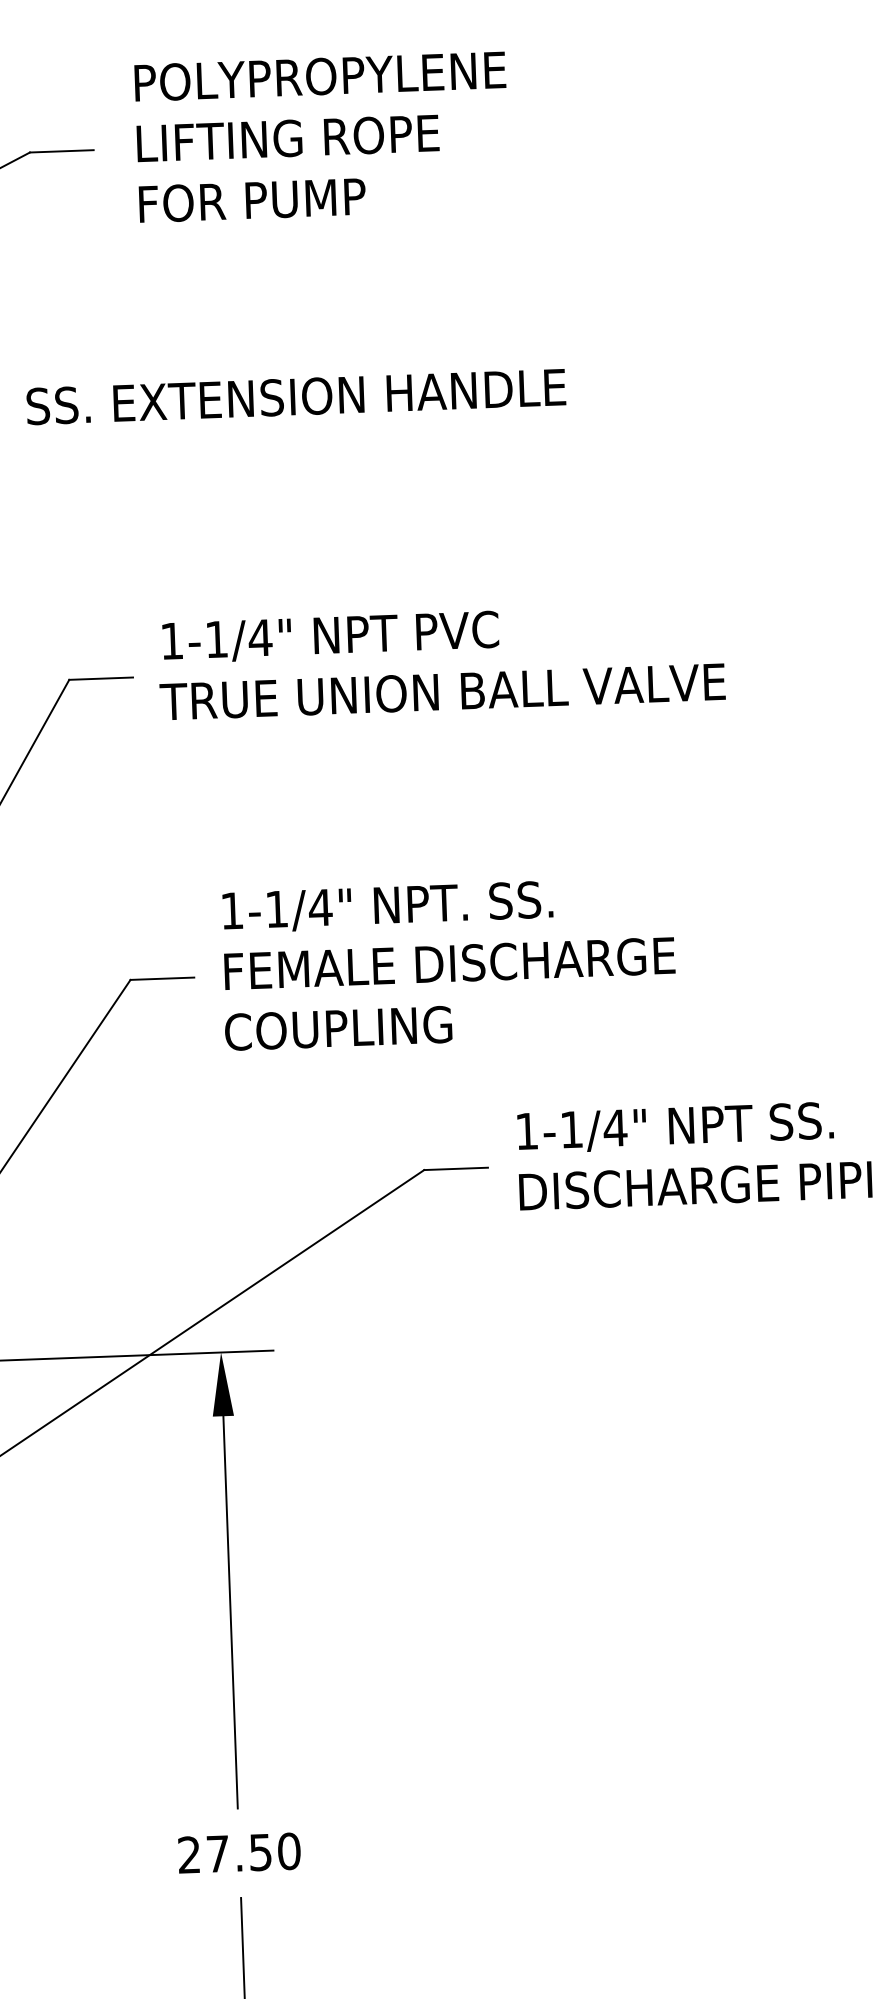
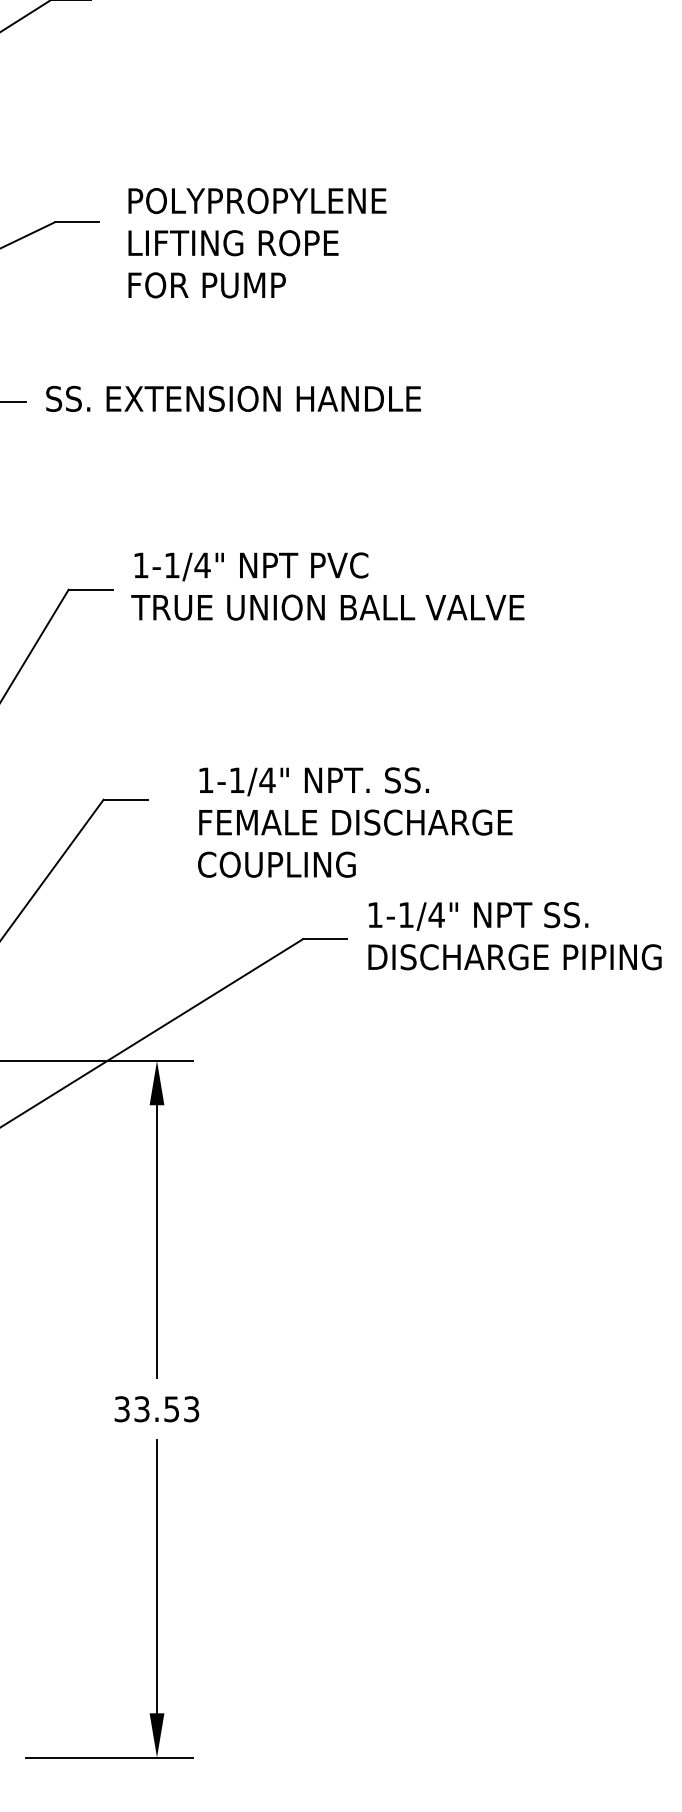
text: (322, 137) -> (257, 243), moved
text: (449, 963) -> (355, 822), moved
text: (238, 1853) -> (156, 1409), 27.50 -> 33.53

